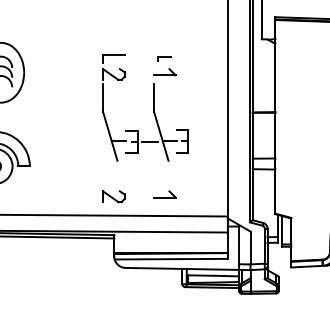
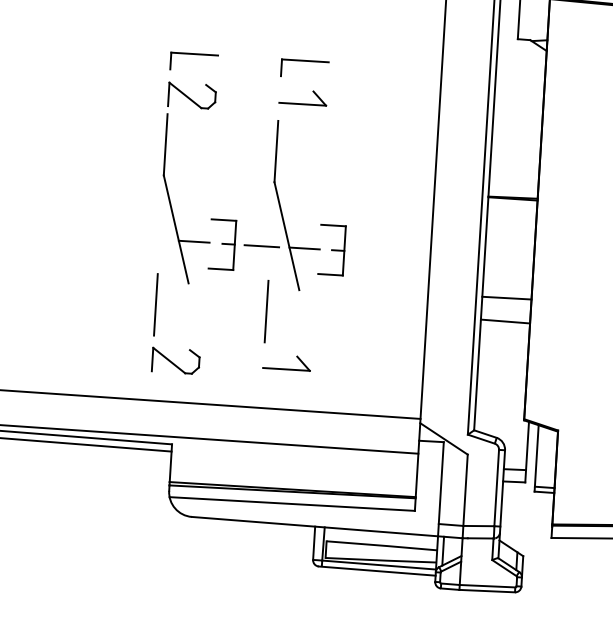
part: (164, 58) -> (304, 67), size x1.67
line: (103, 171) -> (156, 304), added
line: (154, 171) -> (267, 311), added

